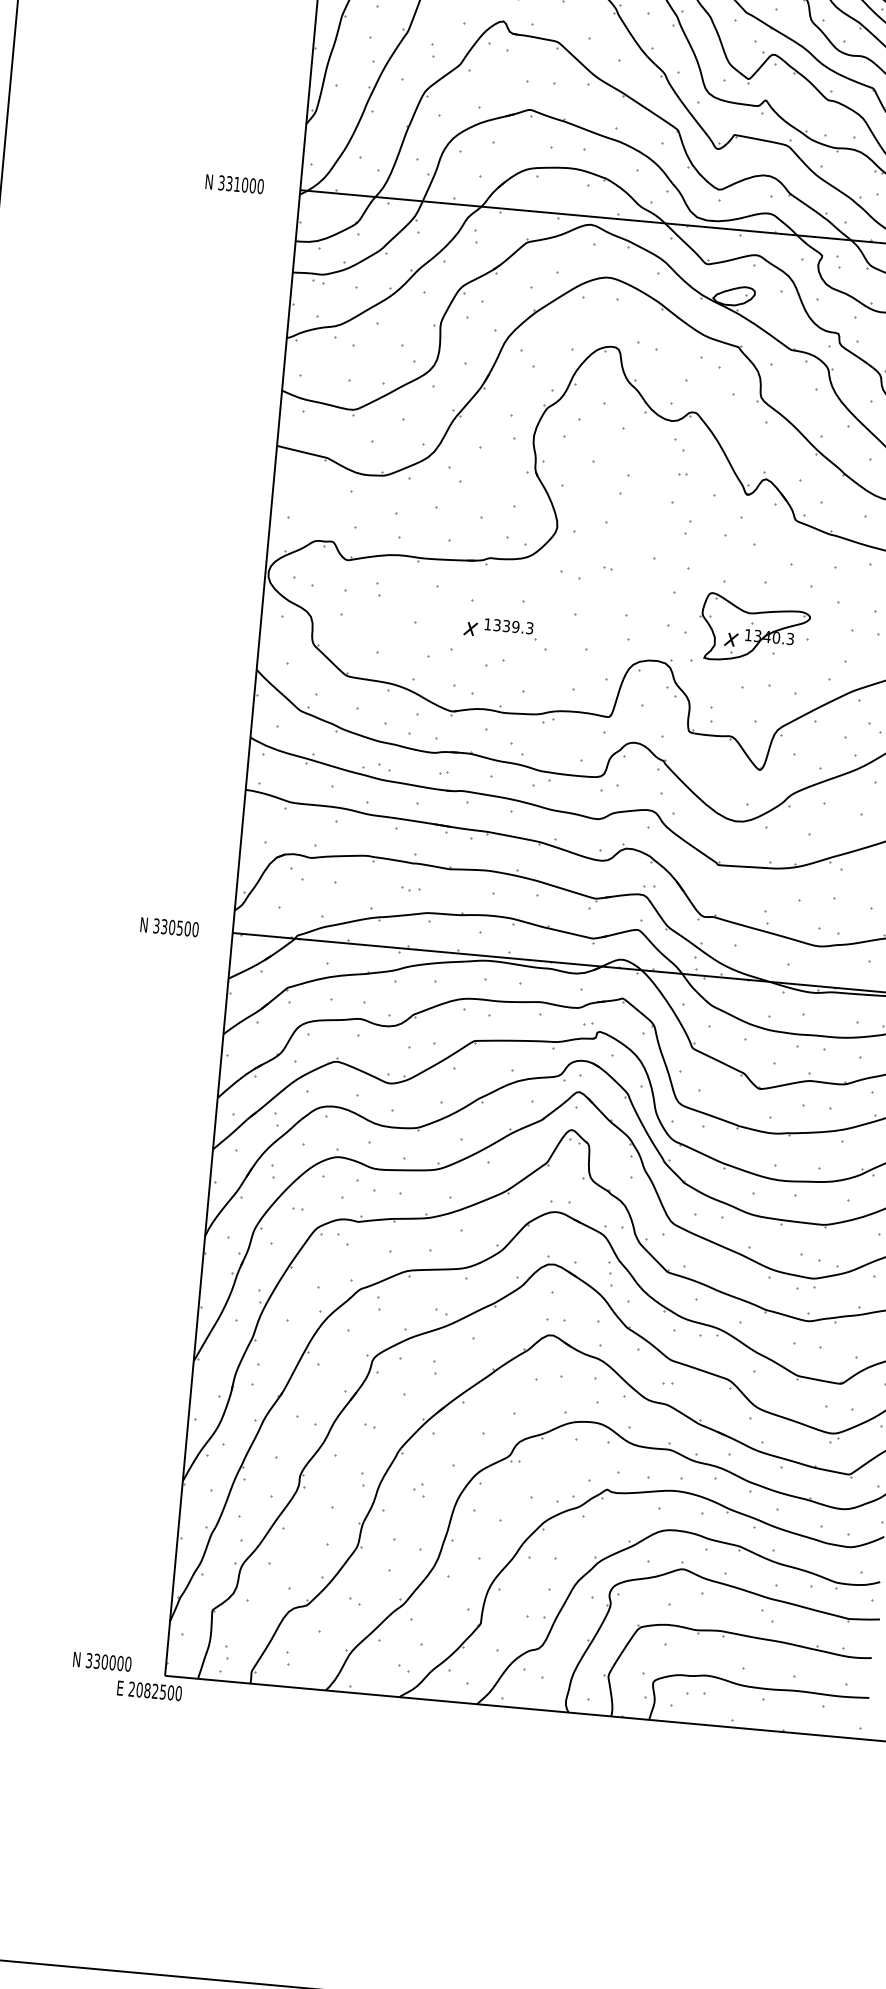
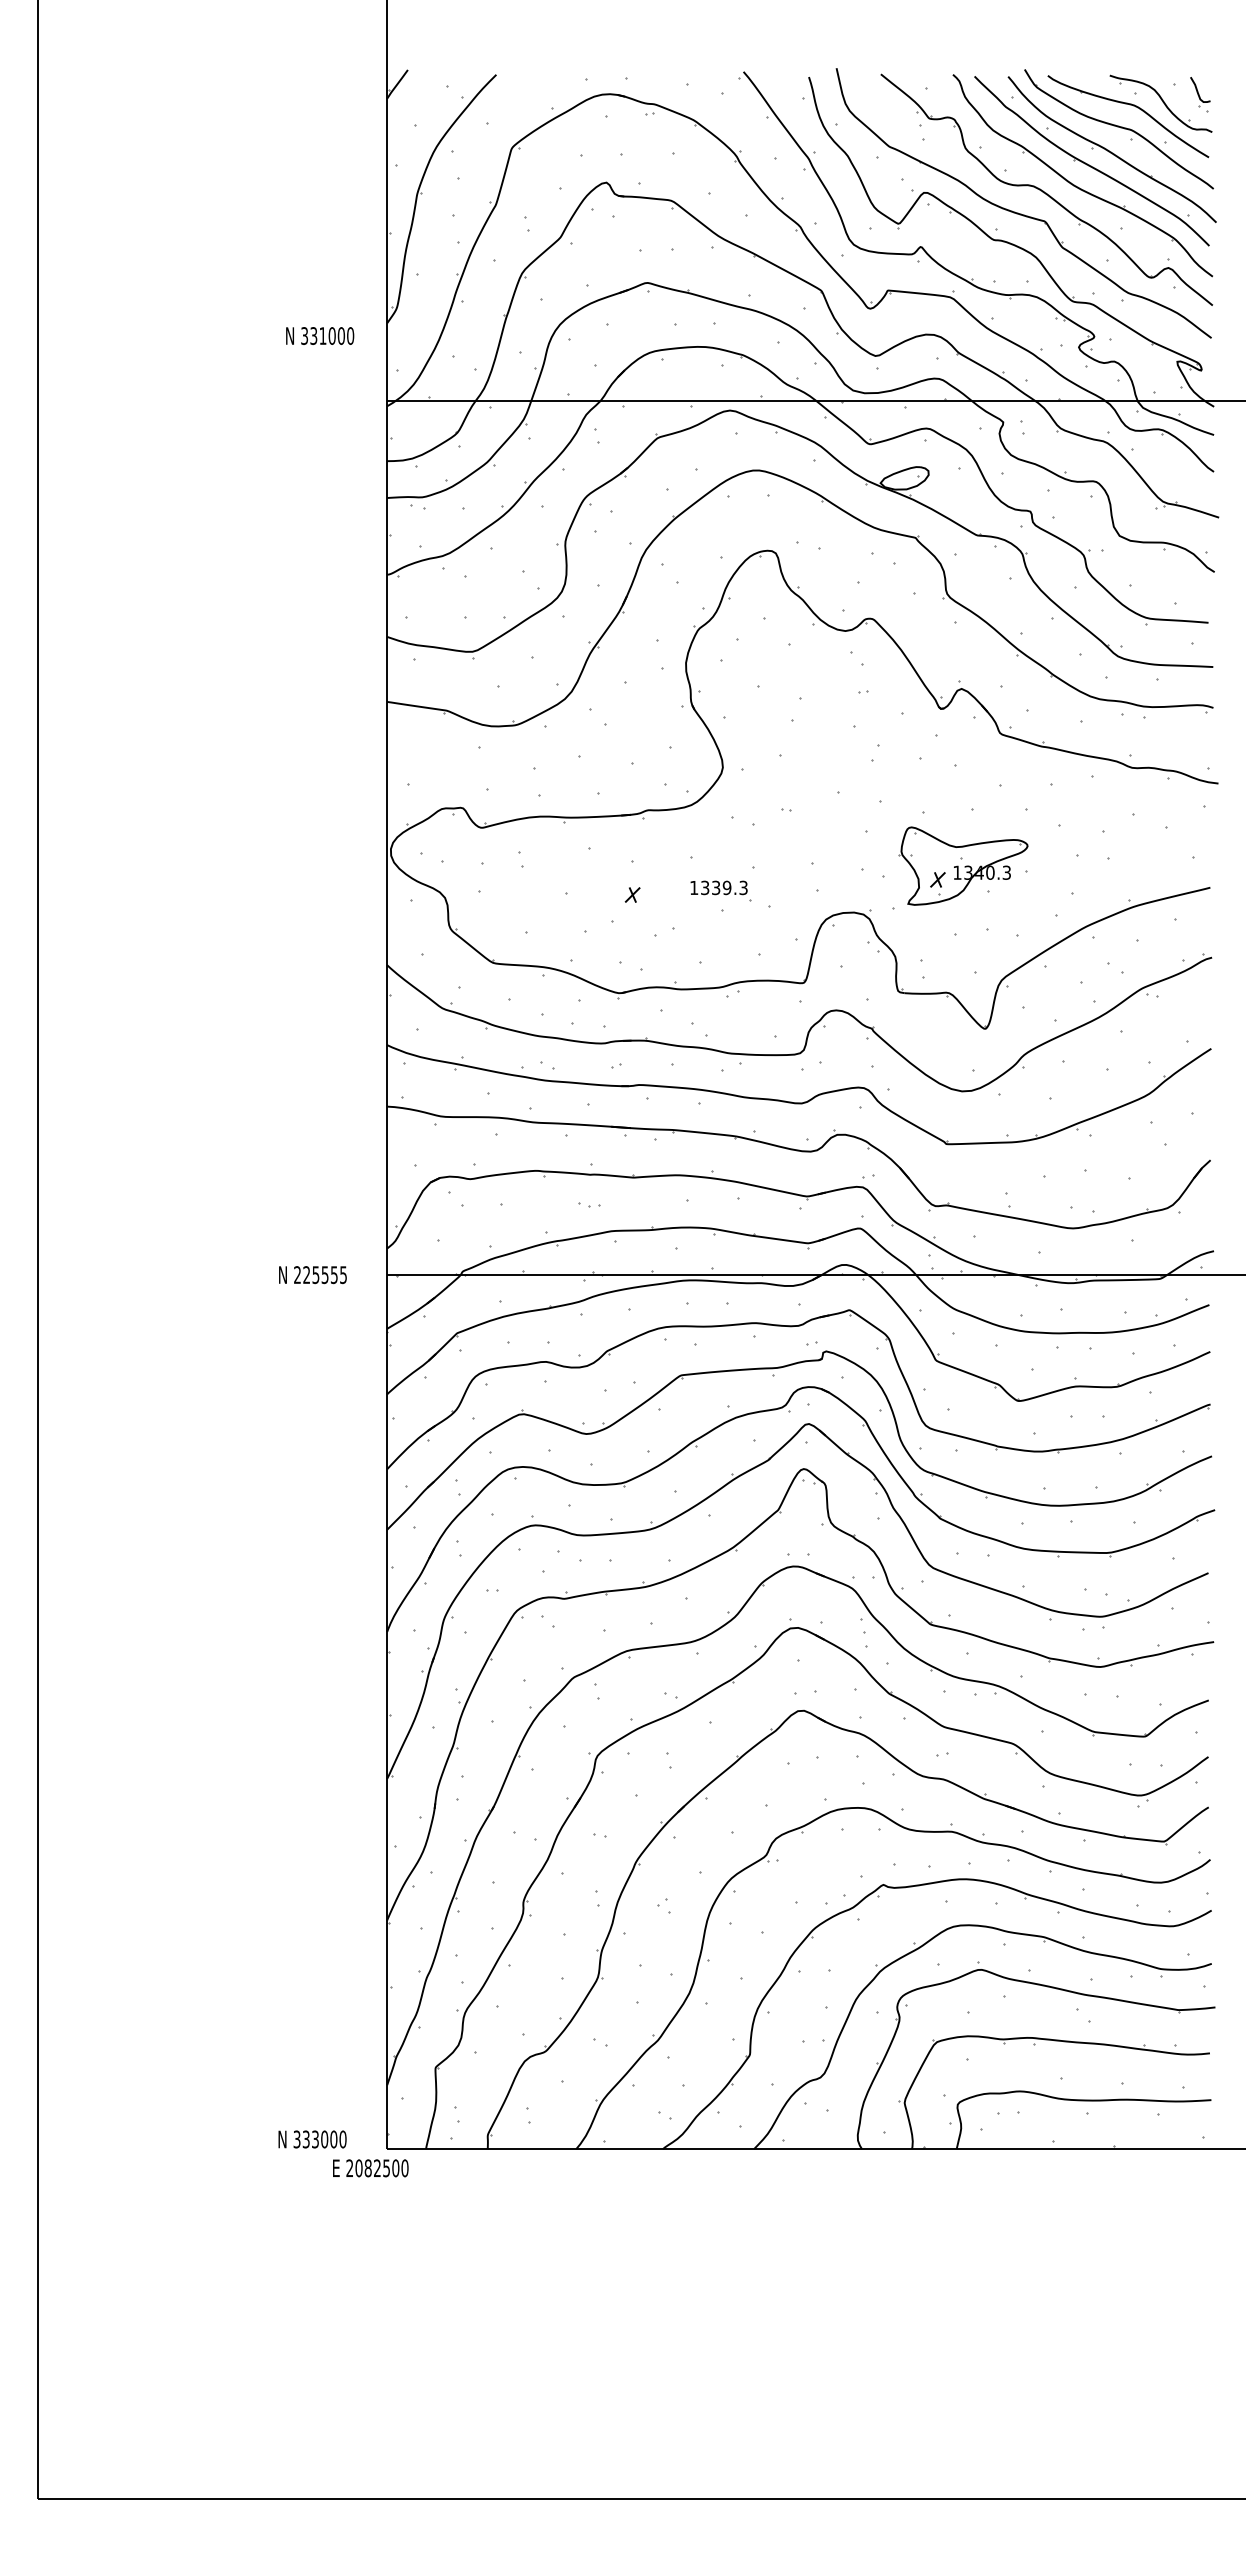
text: (235, 183) -> (320, 335), moved
part: (510, 628) -> (720, 890), moved
text: (175, 928) -> (320, 1275), 330500 -> 225555
text: (104, 1662) -> (315, 2139), 330000 -> 333000

